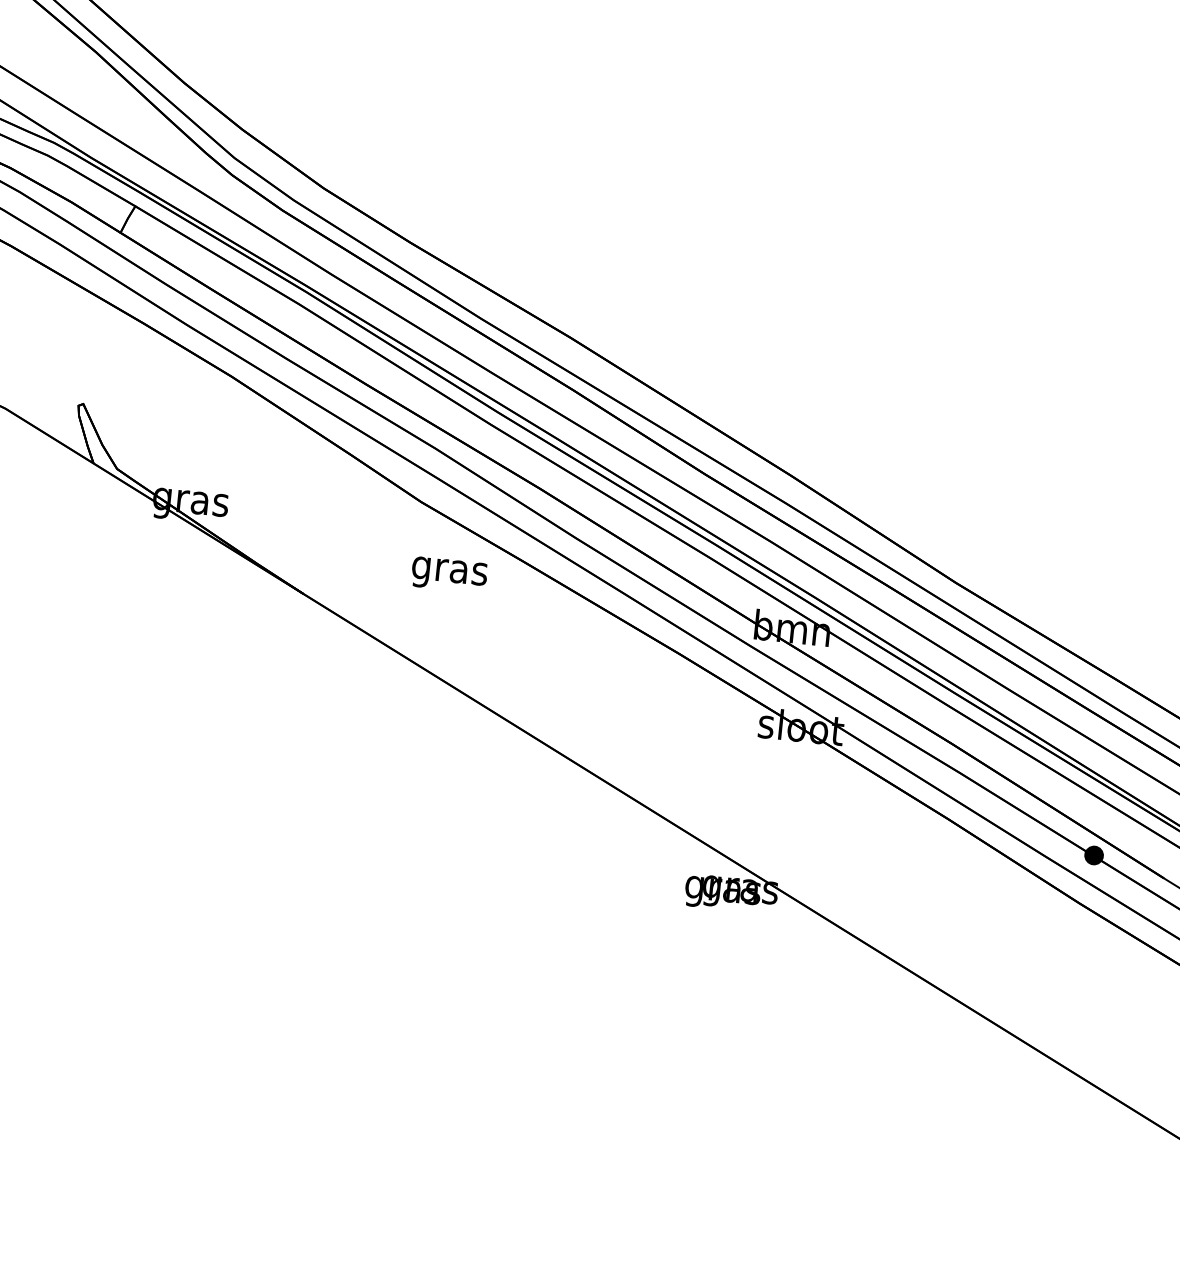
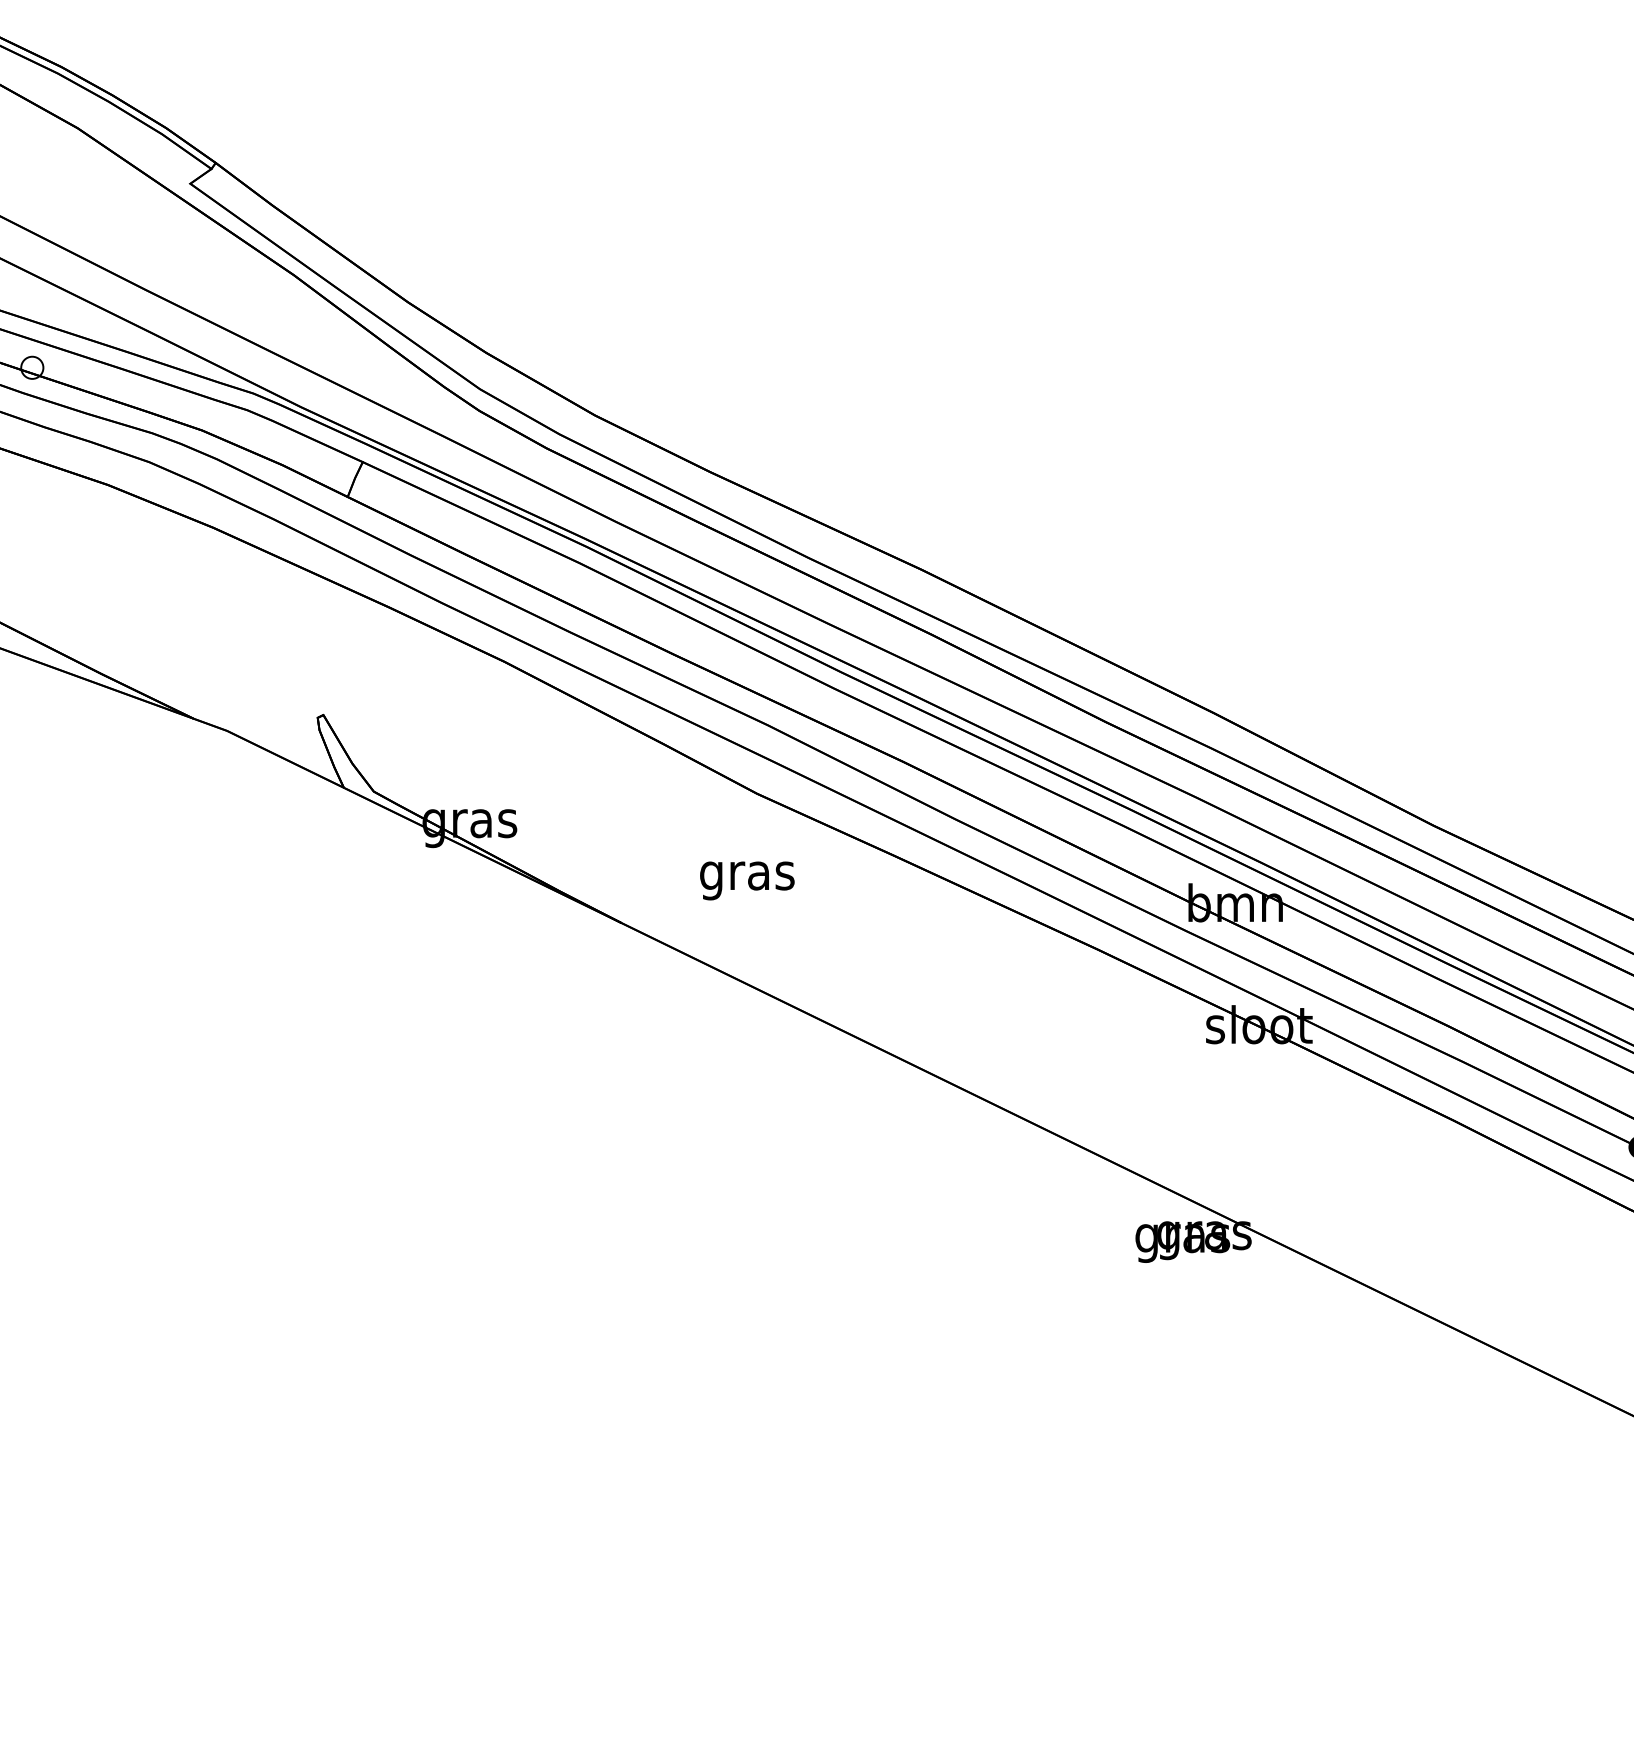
text: (449, 574) -> (747, 880), moved

